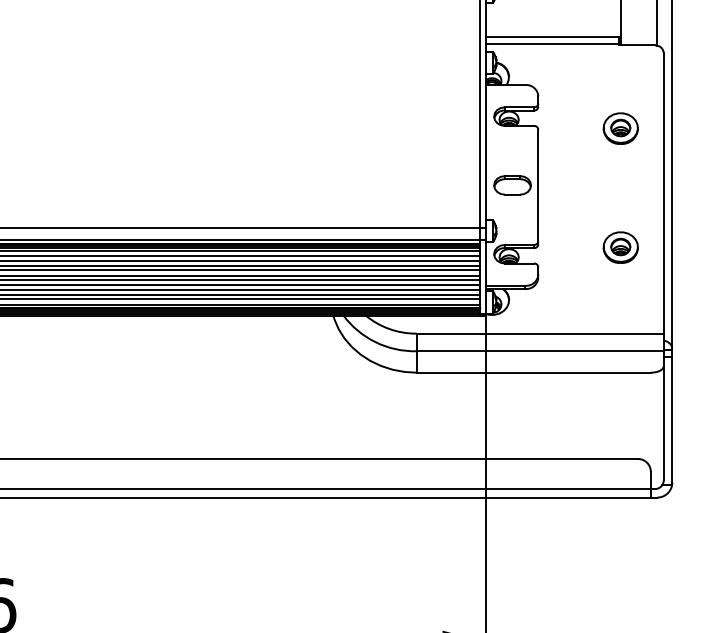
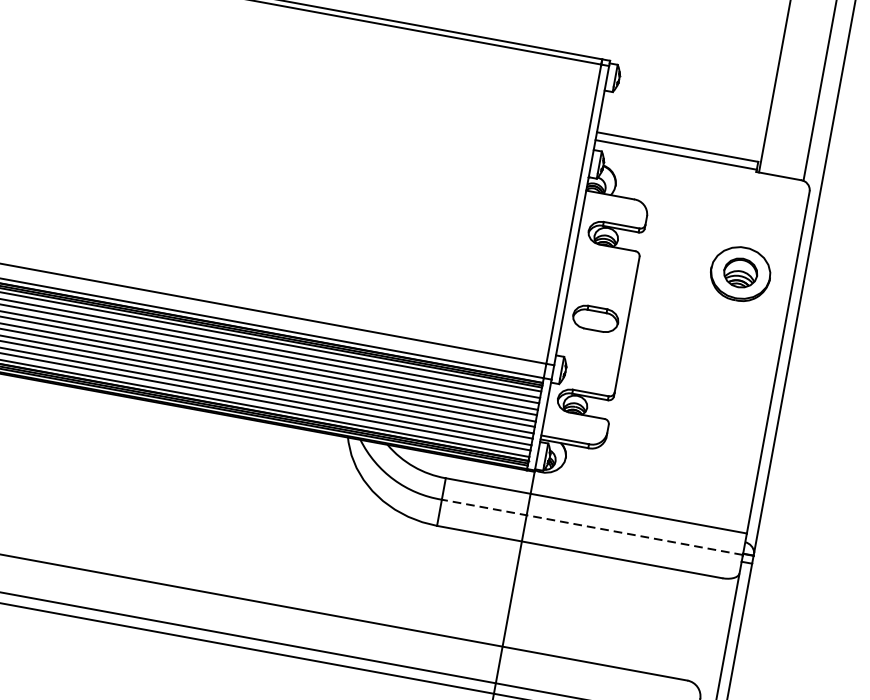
part: (620, 128) -> (740, 273), size x1.4
part: (620, 247) -> (713, 418), removed
line: (539, 351) -> (591, 527), solid -> dashed

